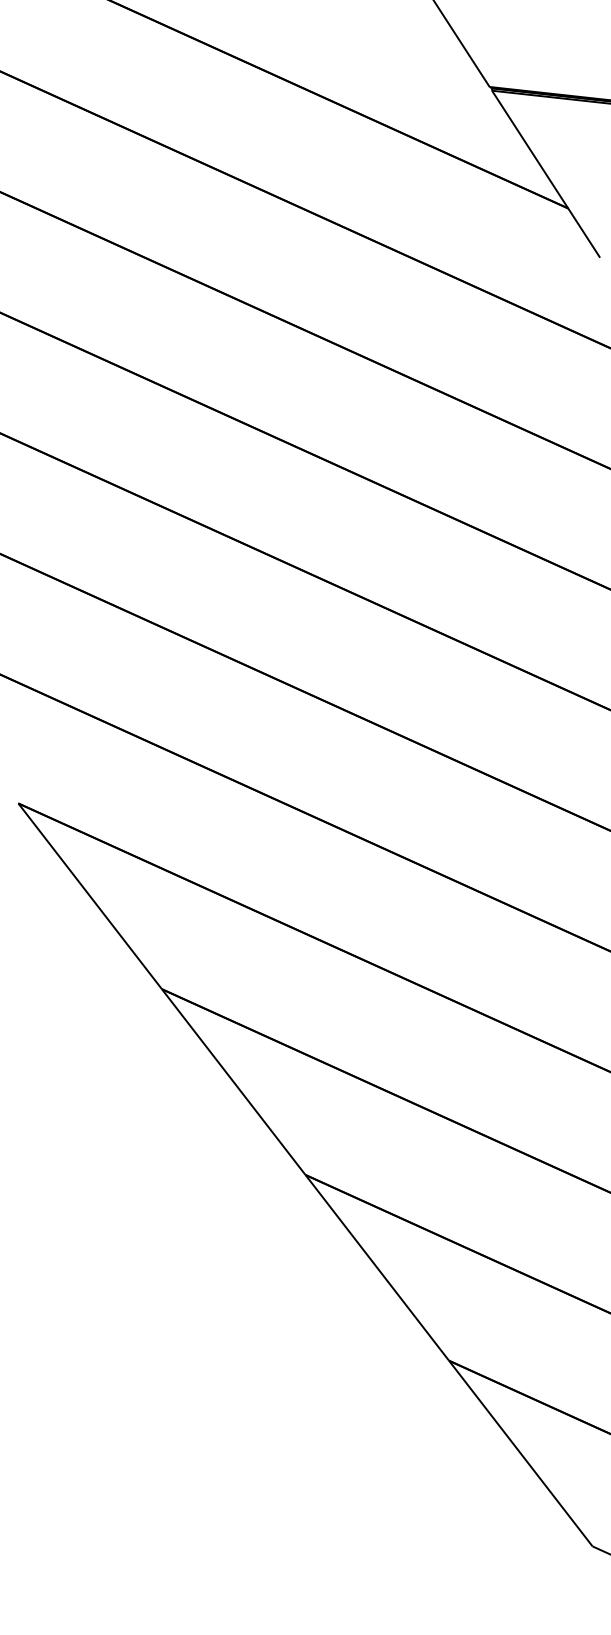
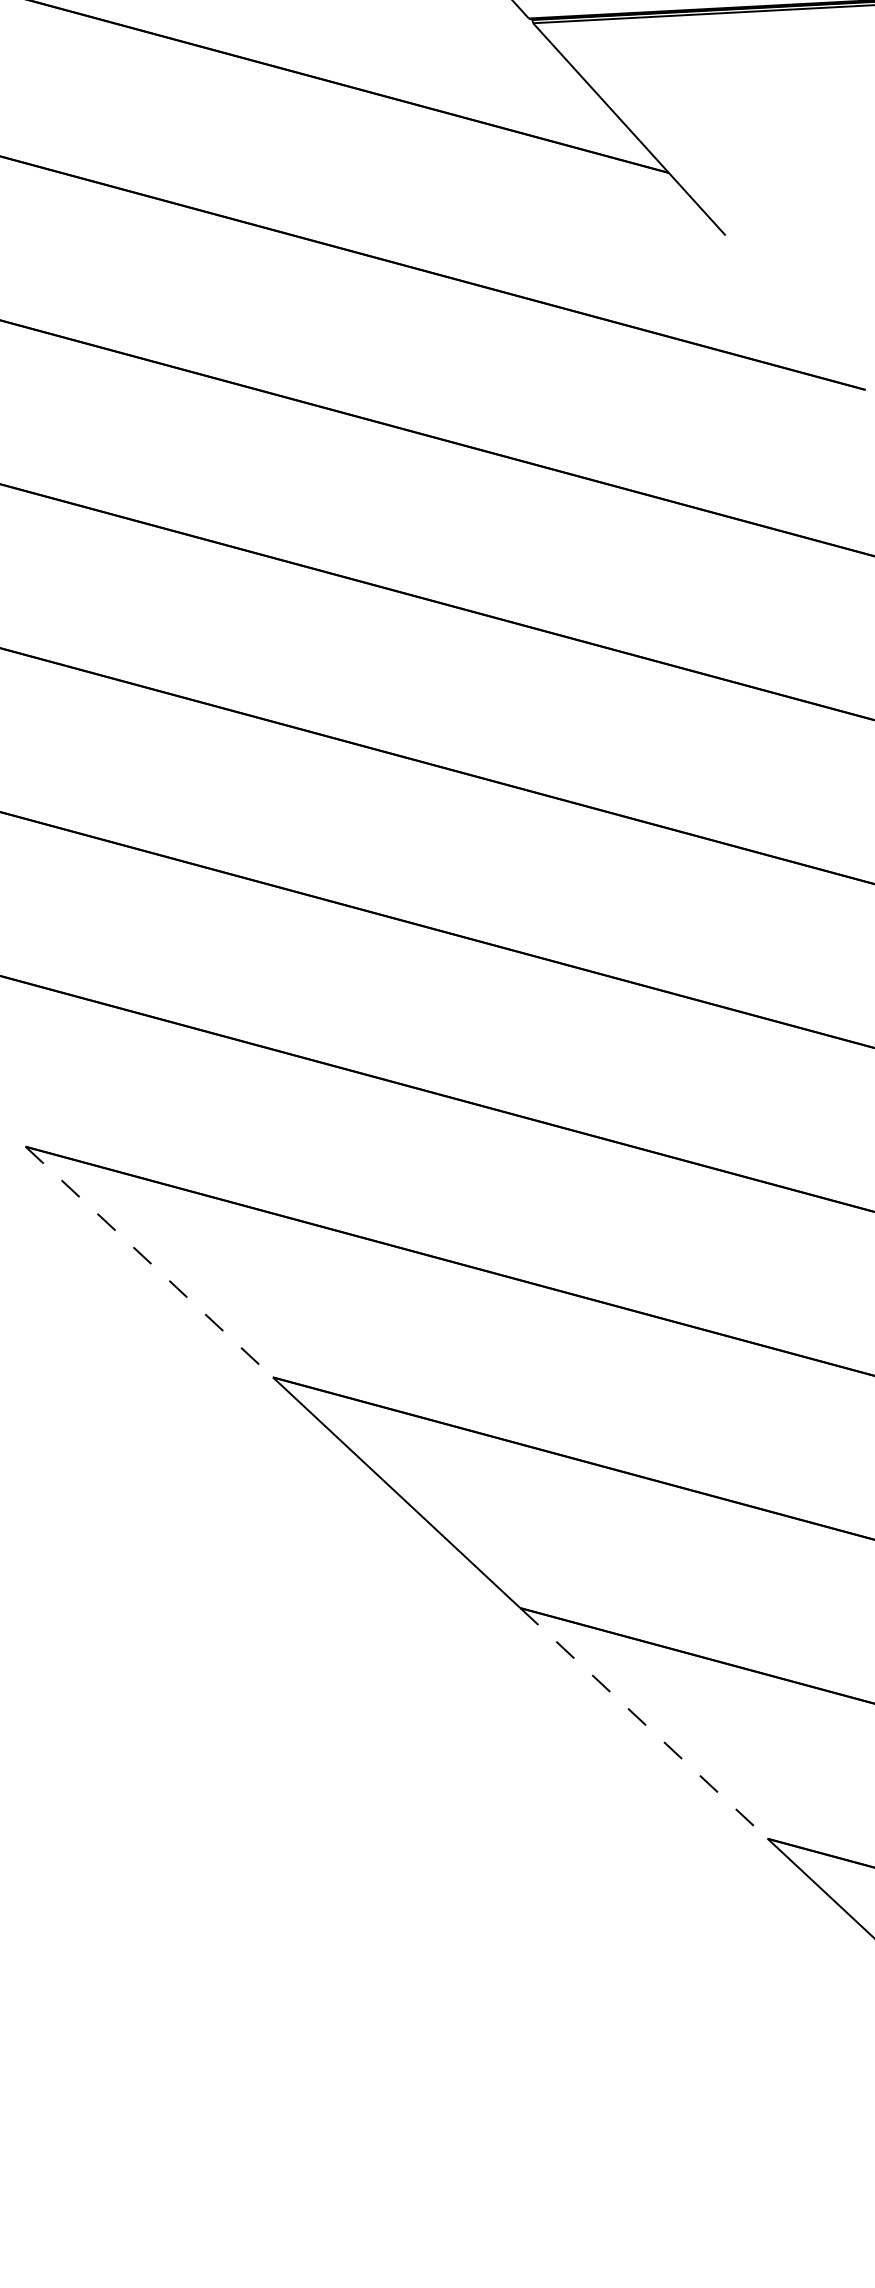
line: (90, 896) -> (149, 1262), solid -> dashed
line: (377, 1268) -> (644, 1724), solid -> dashed

